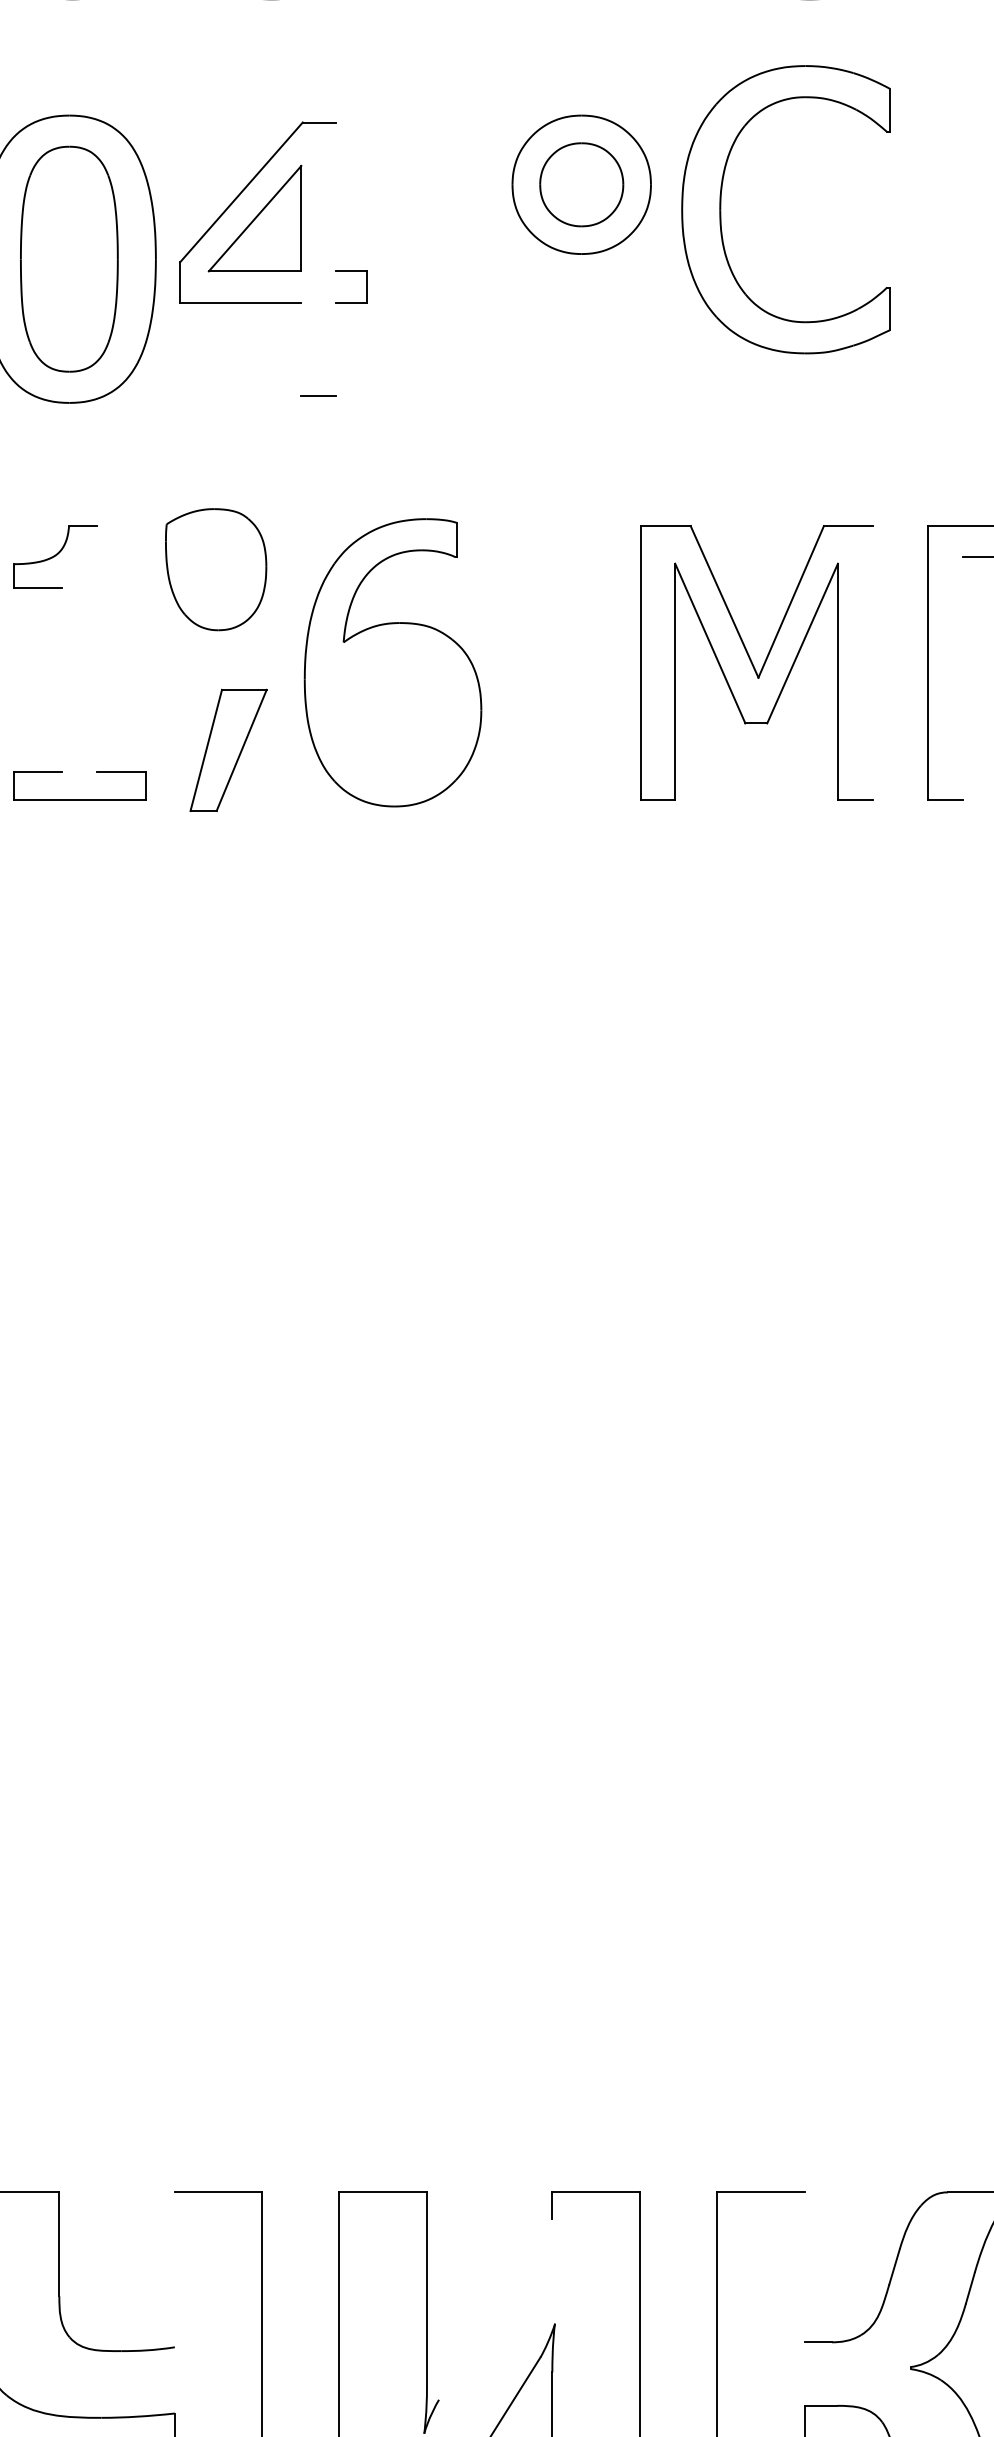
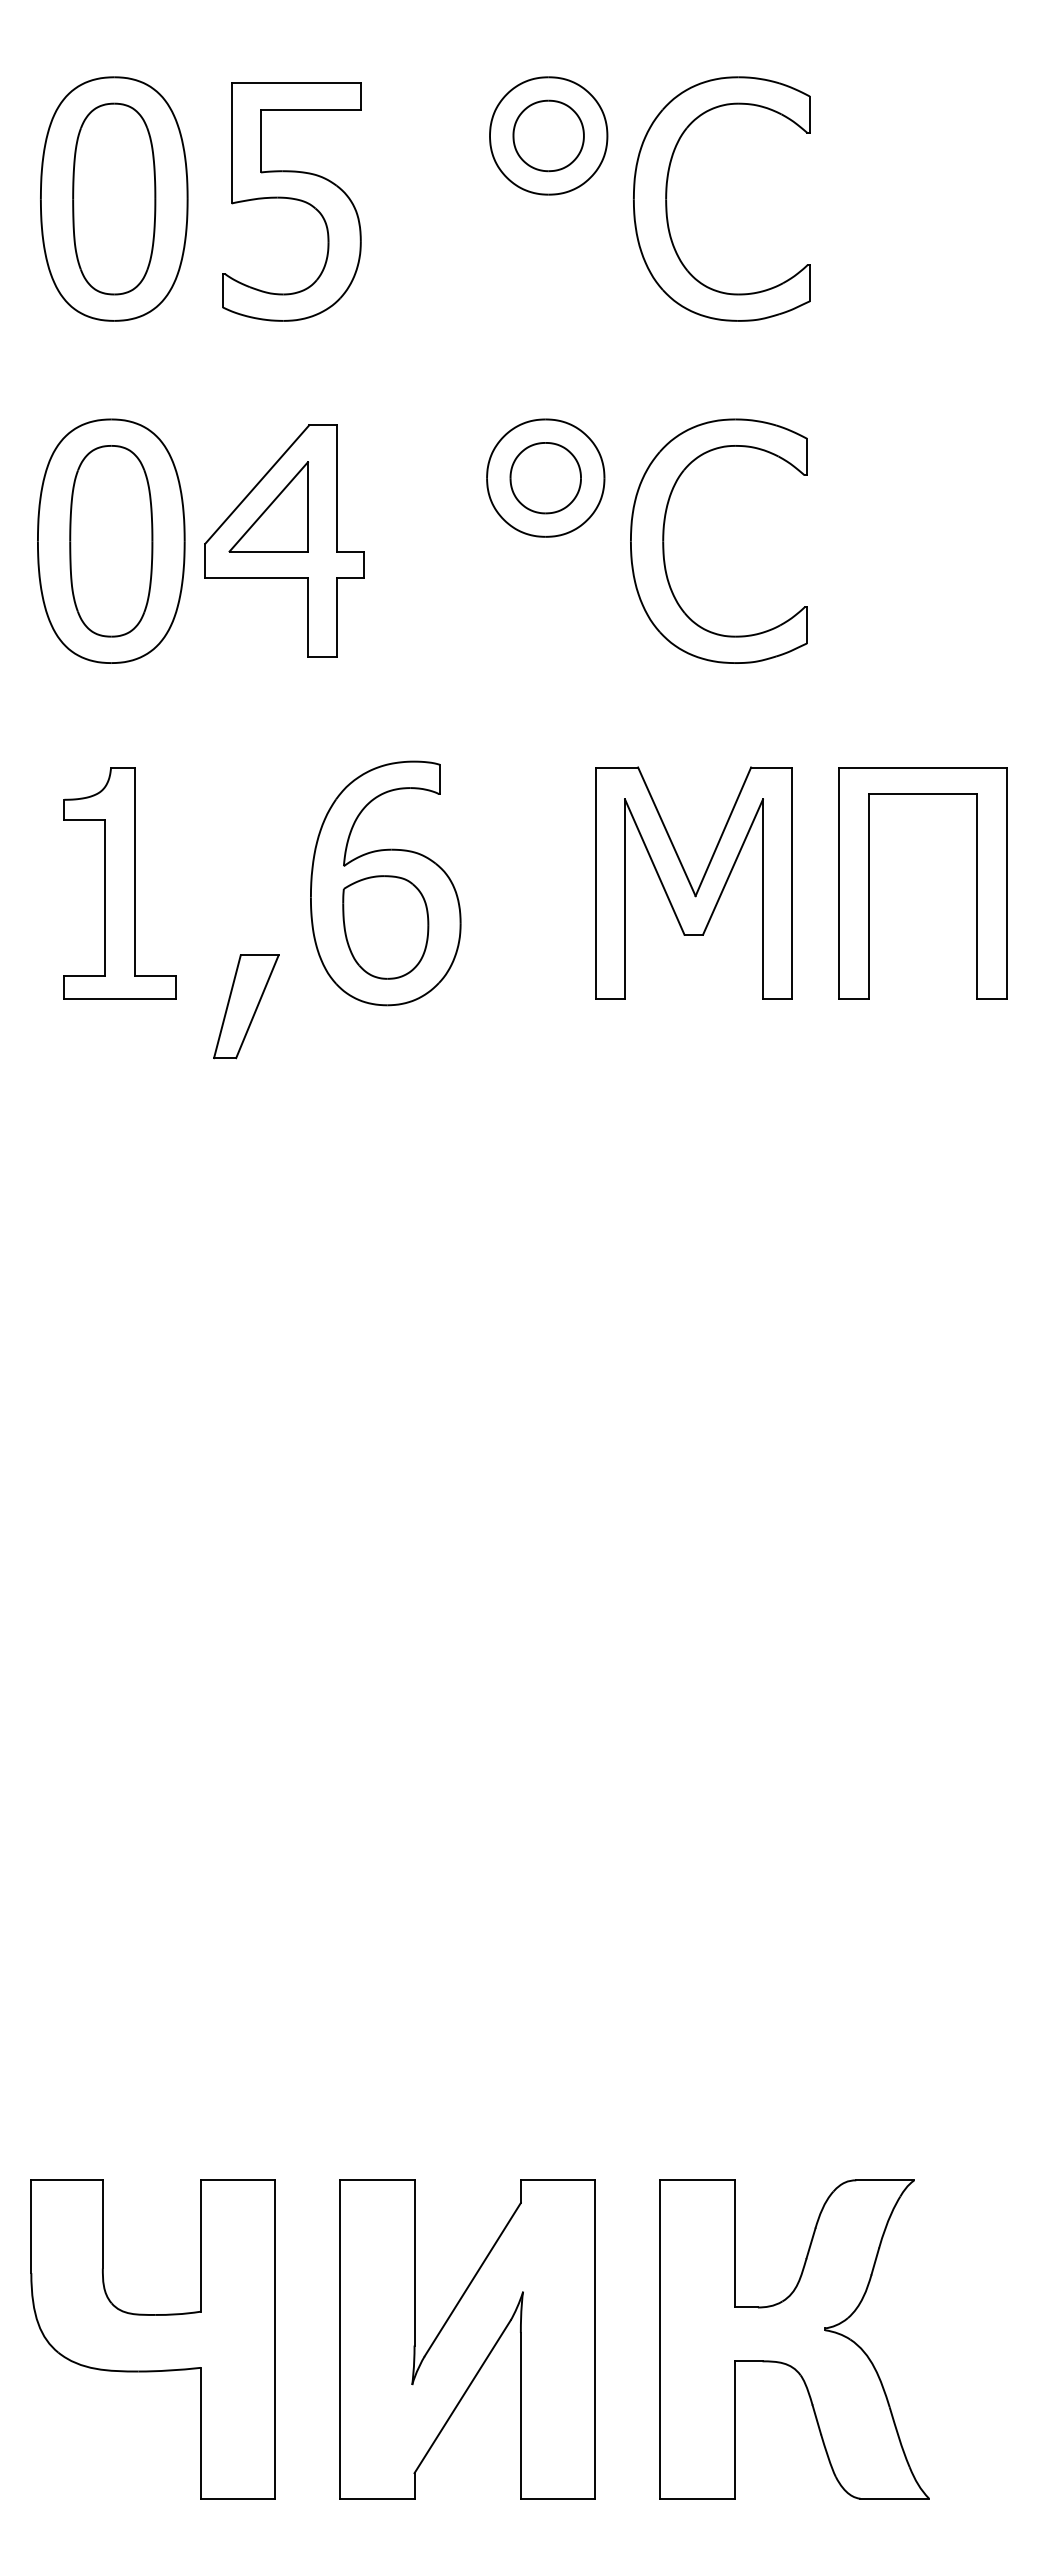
line: (336, 197) -> (337, 488), added
part: (721, 208) -> (664, 540), moved
line: (301, 349) -> (308, 617), added
line: (336, 349) -> (337, 617), added
part: (215, 569) -> (385, 927), moved
line: (96, 648) -> (134, 871), added
line: (872, 662) -> (792, 883), added
line: (962, 678) -> (868, 896), added
line: (62, 679) -> (105, 897), added
part: (228, 750) -> (246, 1006), moved
line: (804, 2266) -> (734, 2243), added
line: (174, 2269) -> (200, 2245), added
line: (495, 2309) -> (472, 2279), added

